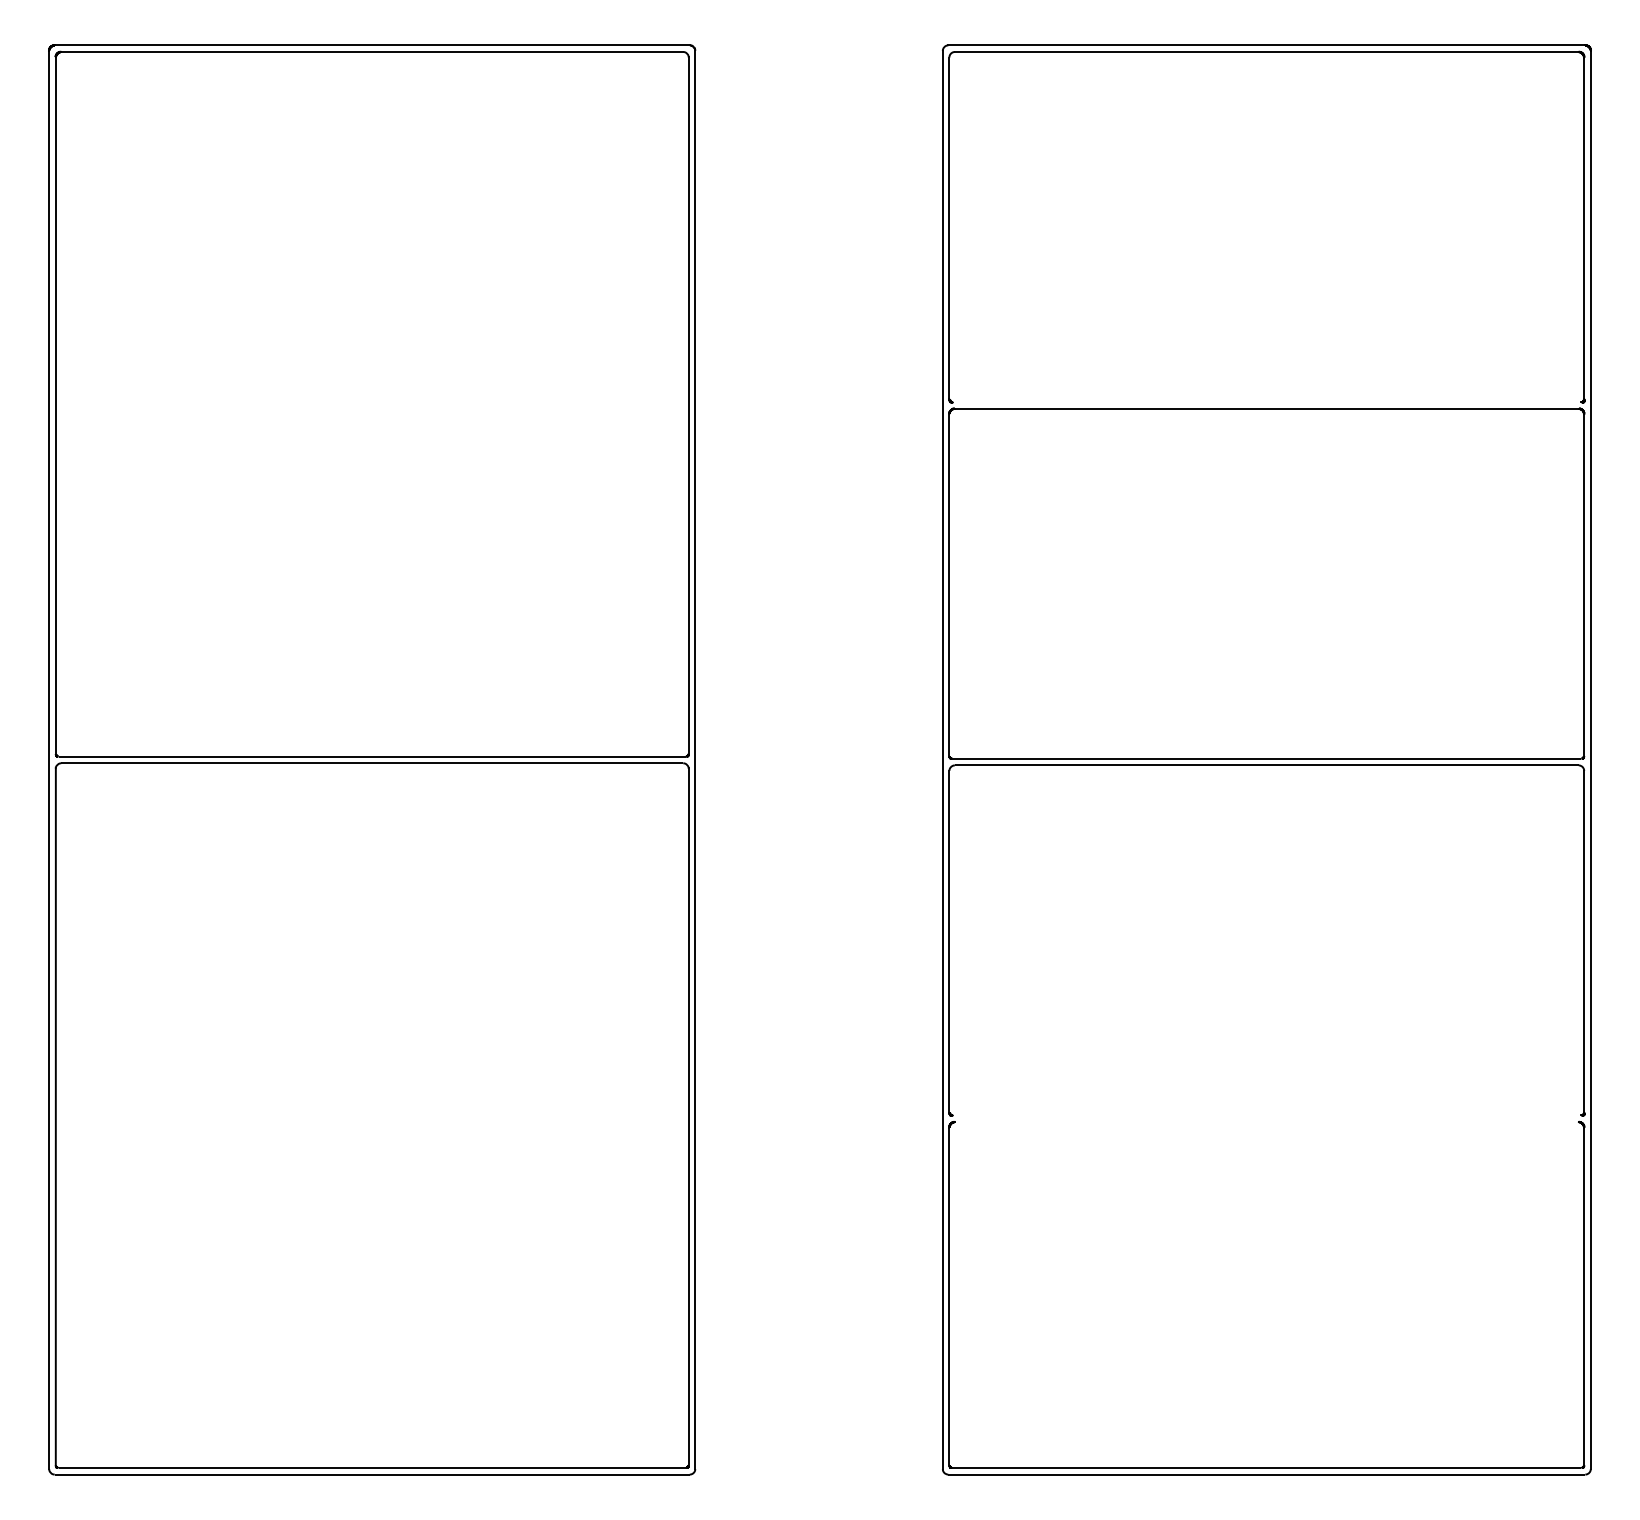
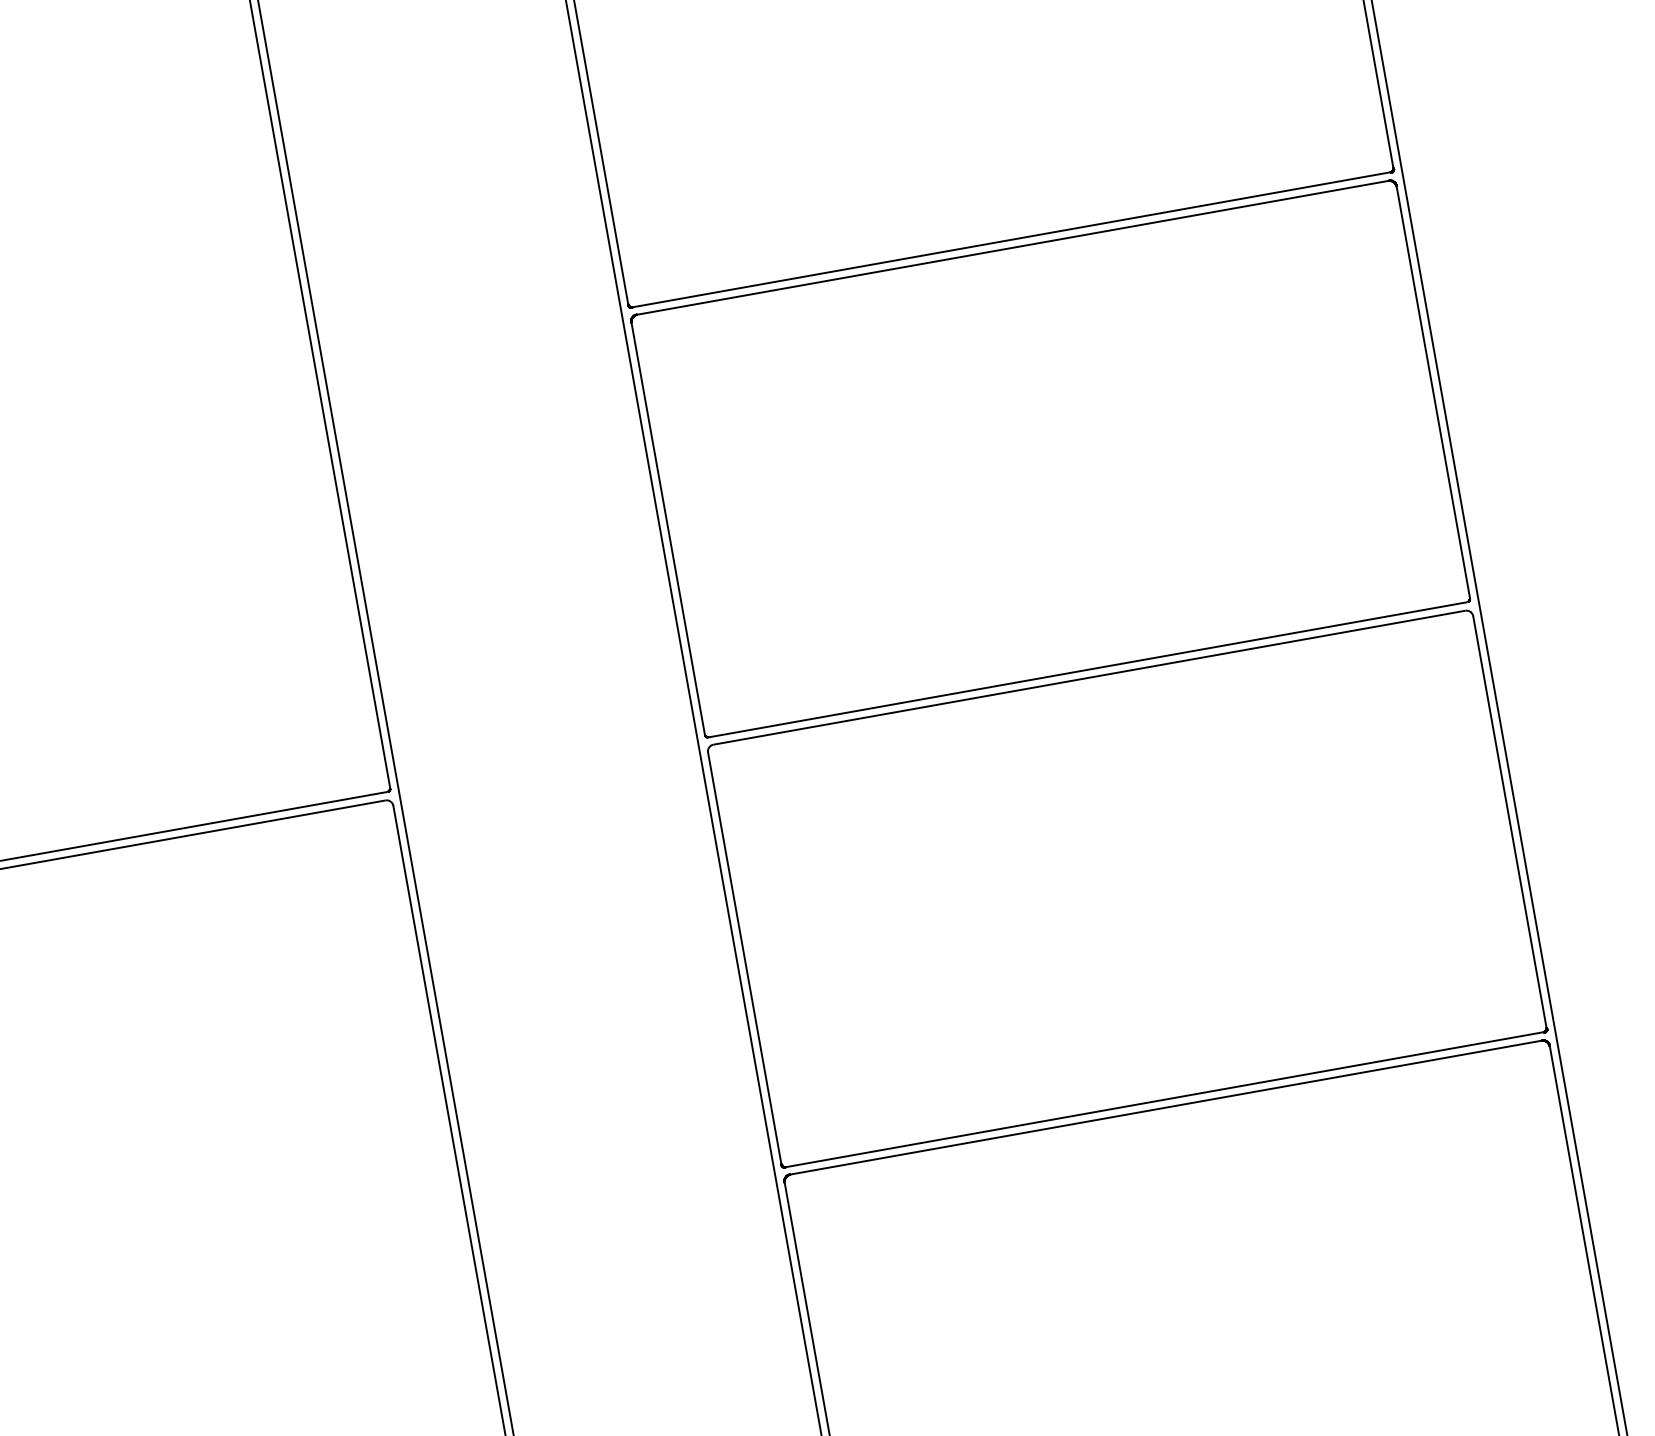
line: (1266, 402) -> (1011, 240), added
line: (1266, 1115) -> (1164, 1099), added
line: (1266, 1122) -> (1165, 1108), added

